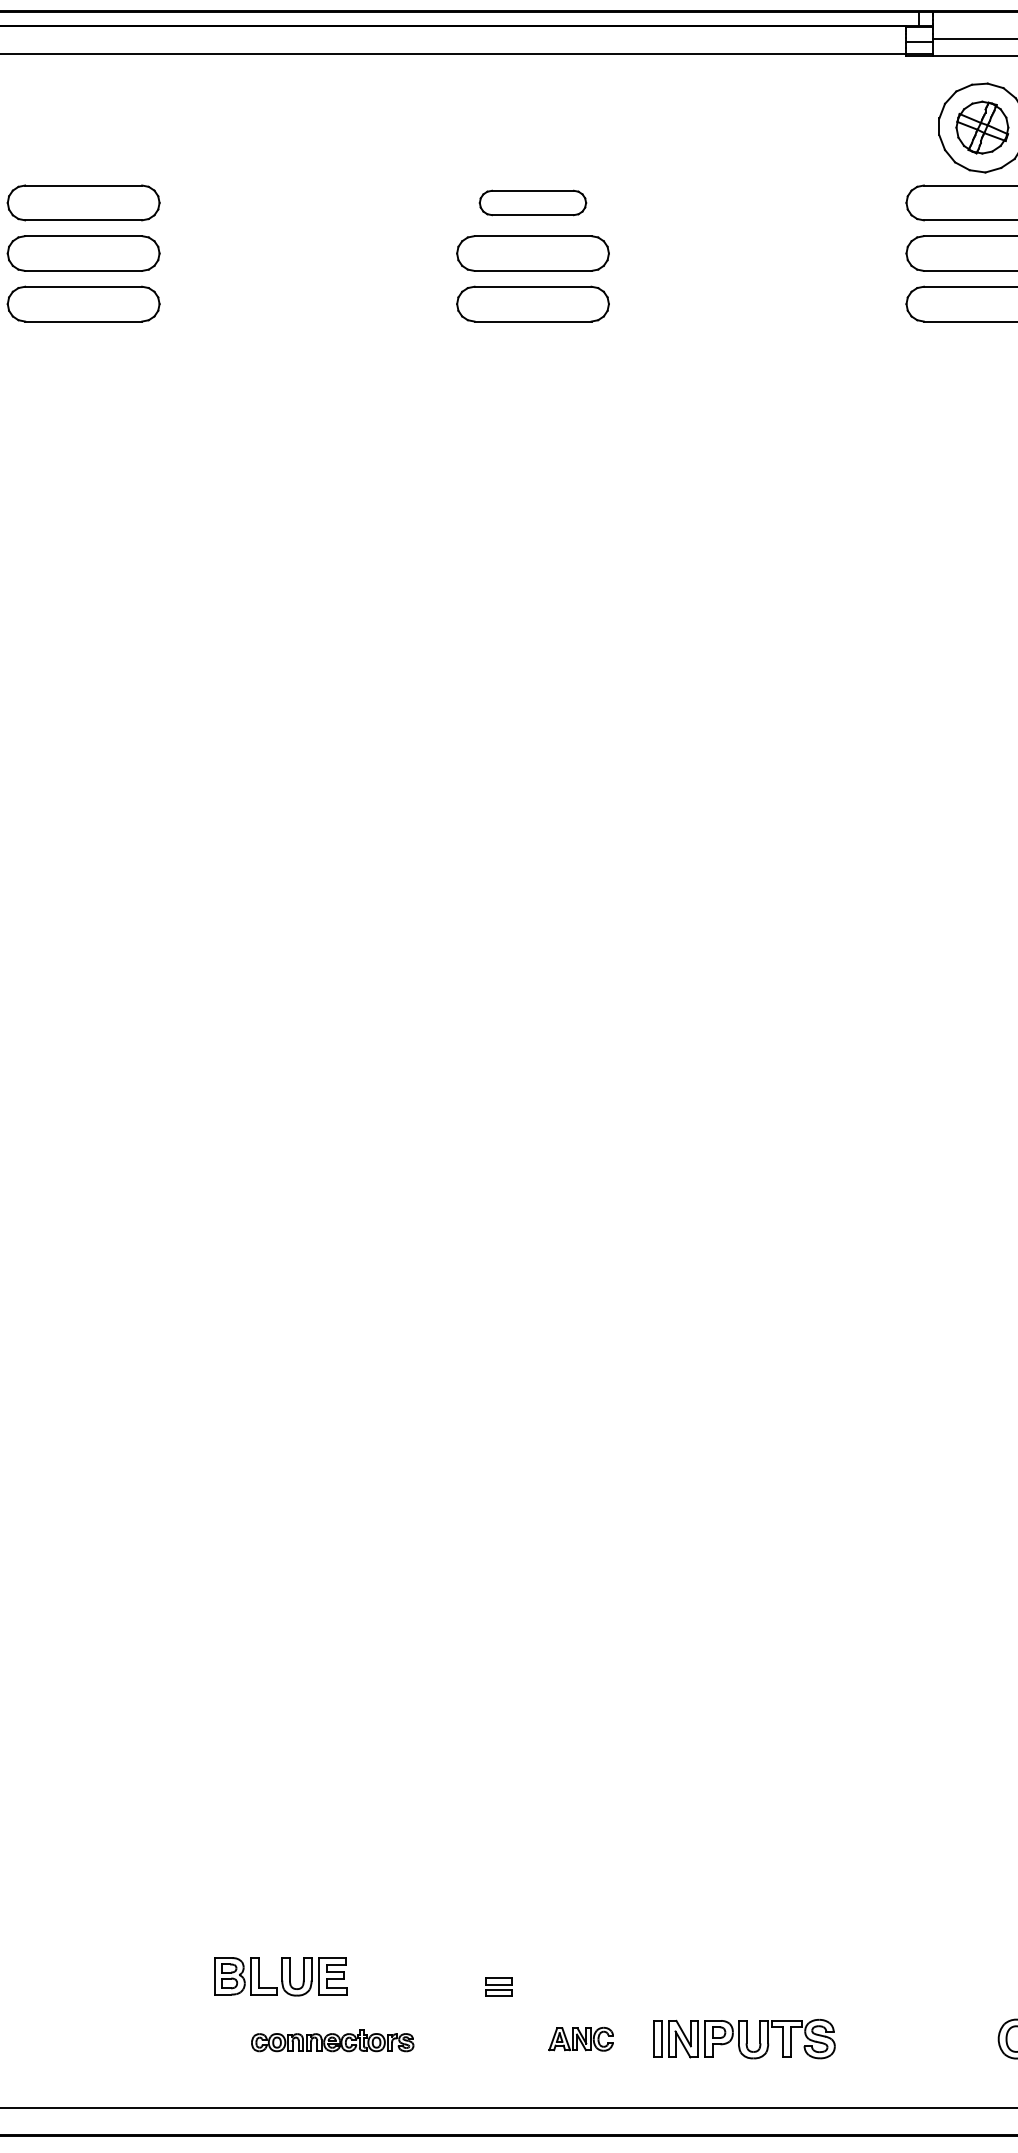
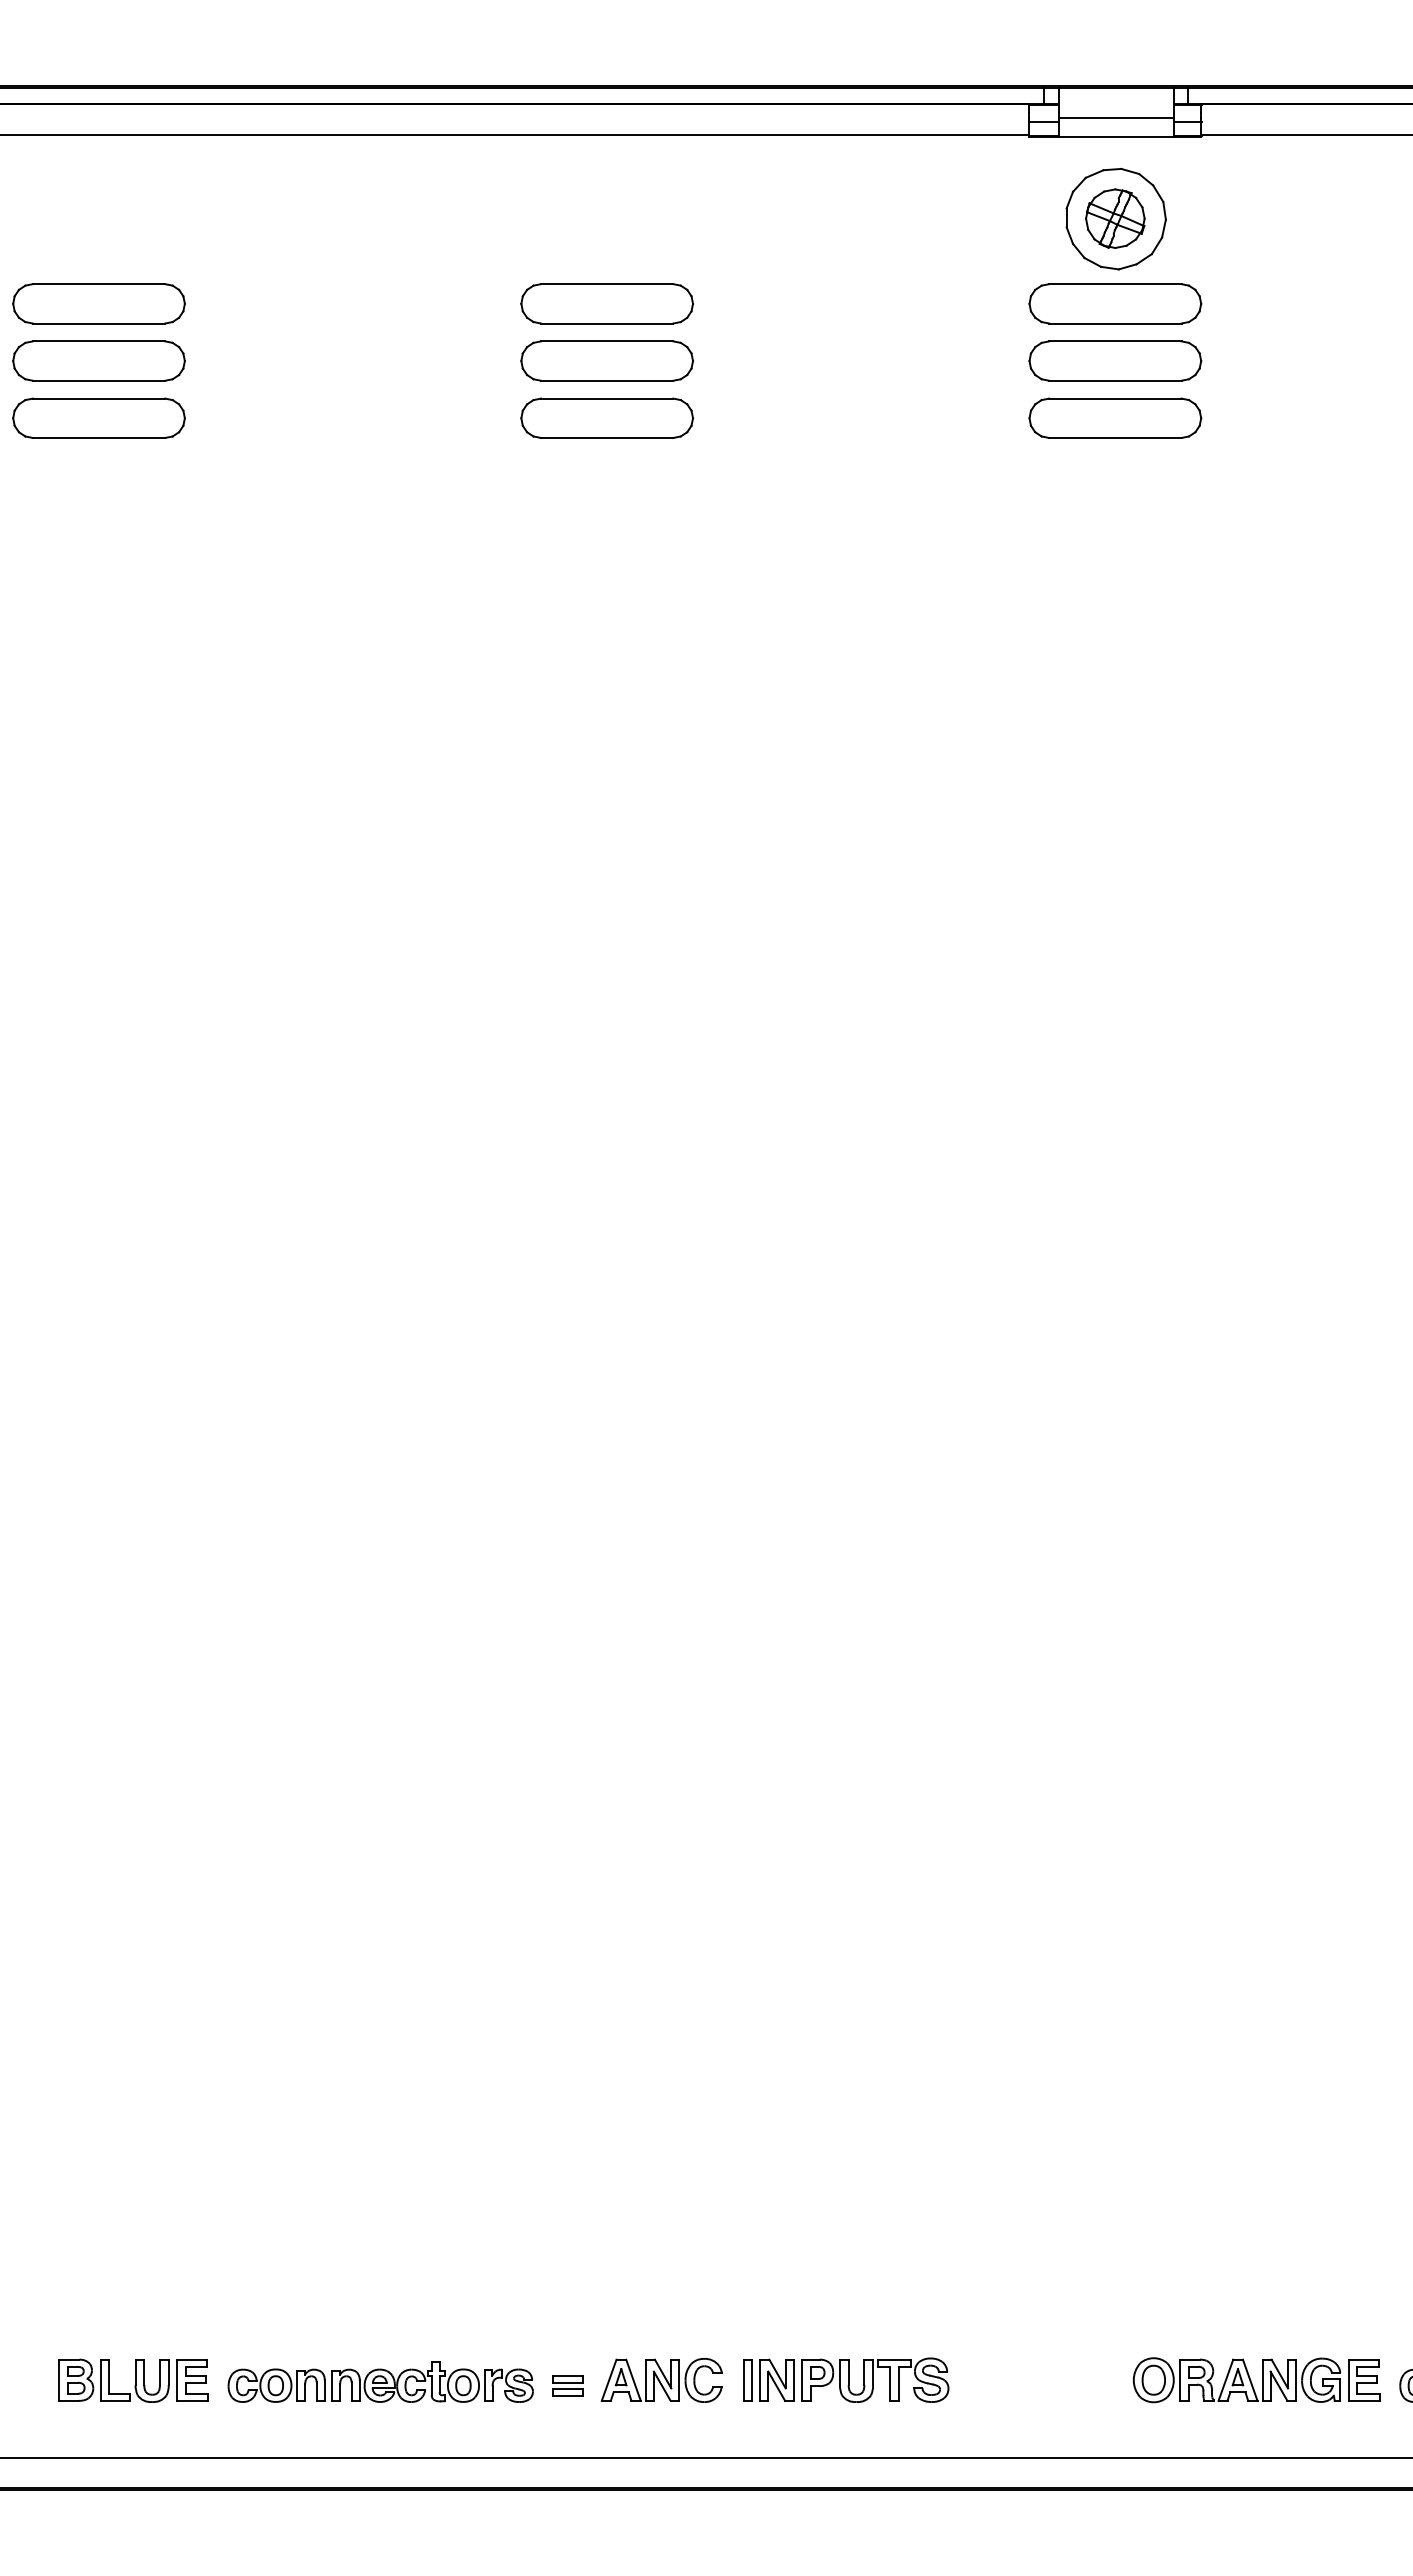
part: (532, 202) -> (606, 303), size x1.43
part: (280, 1976) -> (133, 2380), moved
part: (498, 1987) -> (567, 2385), moved
part: (581, 2039) -> (661, 2380), size x1.67
part: (332, 2040) -> (380, 2381), size x1.67

